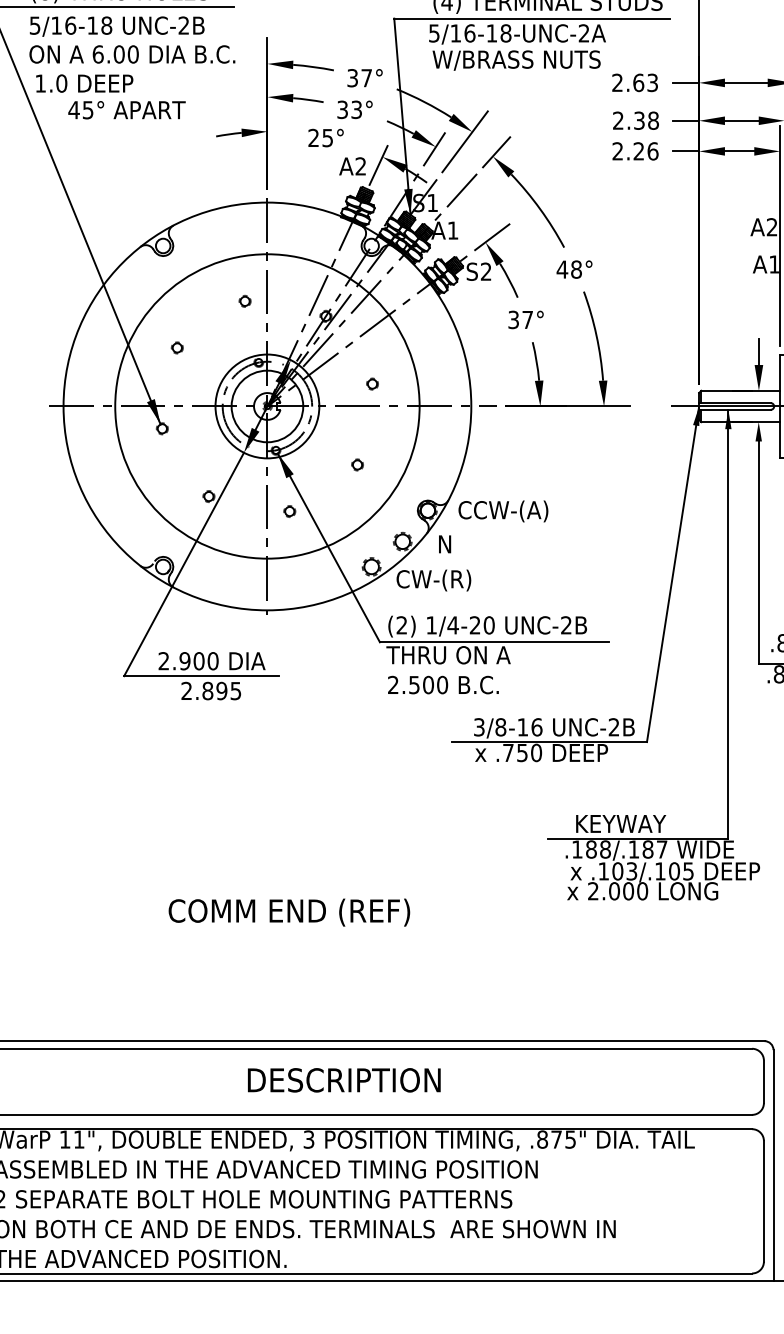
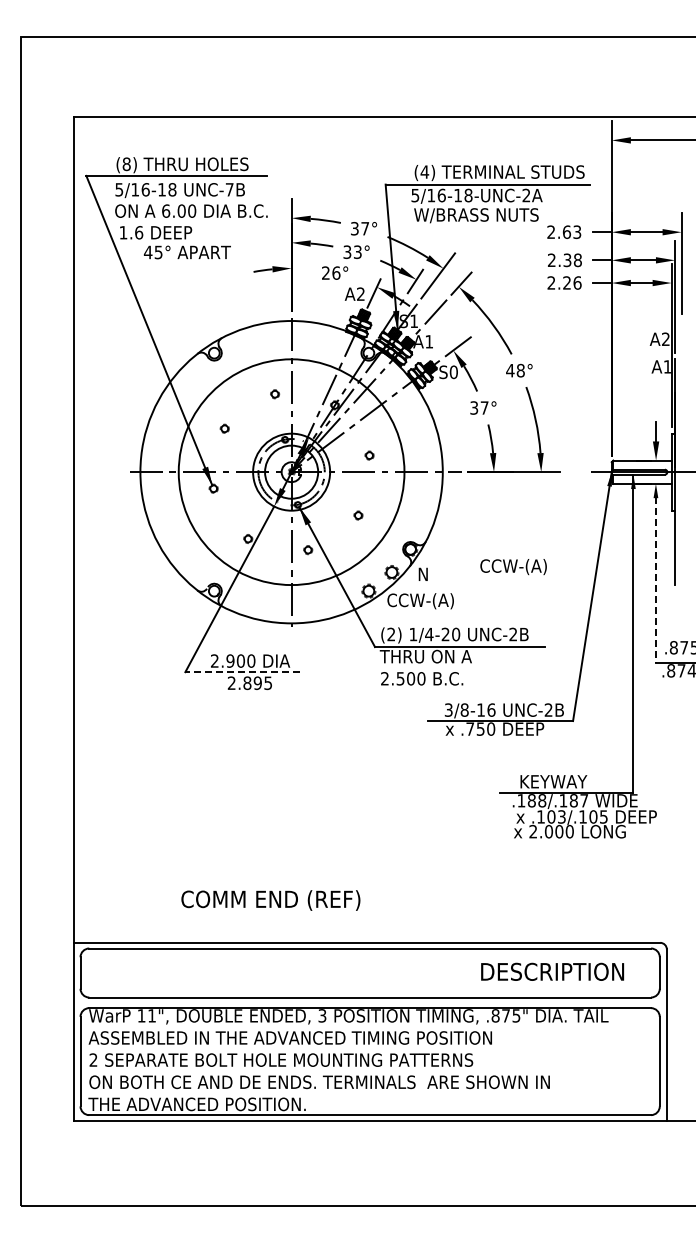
text: (183, 25) -> (229, 189), UNC-2B -> UNC-7B
text: (62, 83) -> (139, 232), 1.0 -> 1.6
text: (327, 137) -> (336, 272), 25° -> 26°
text: (485, 272) -> (453, 372), S2 -> S0
text: (503, 512) -> (513, 567), moved
line: (758, 552) -> (655, 580), solid -> dashed
text: (447, 580) -> (425, 601), CW-(R) -> CCW-(A)
line: (201, 676) -> (242, 672), solid -> dashed
text: (288, 912) -> (270, 900), moved
text: (344, 1079) -> (552, 971), moved

